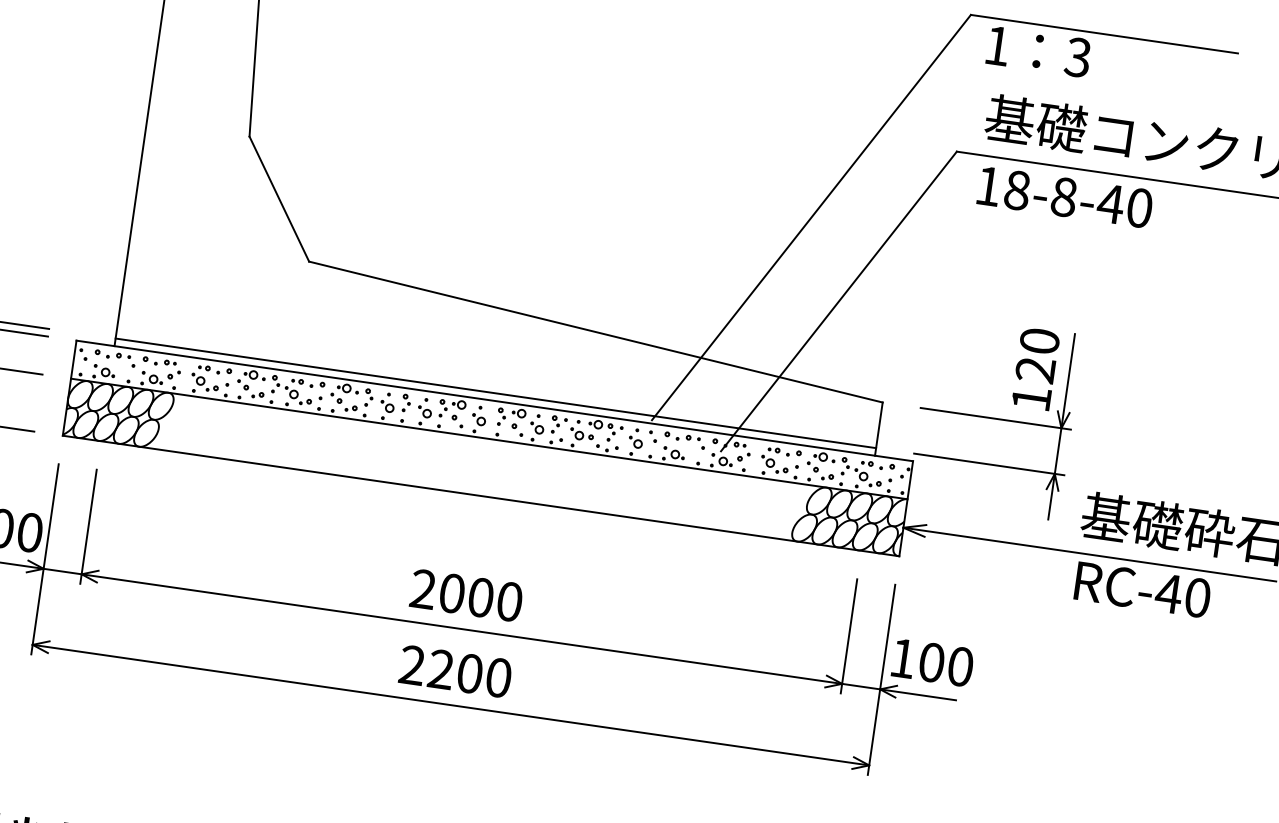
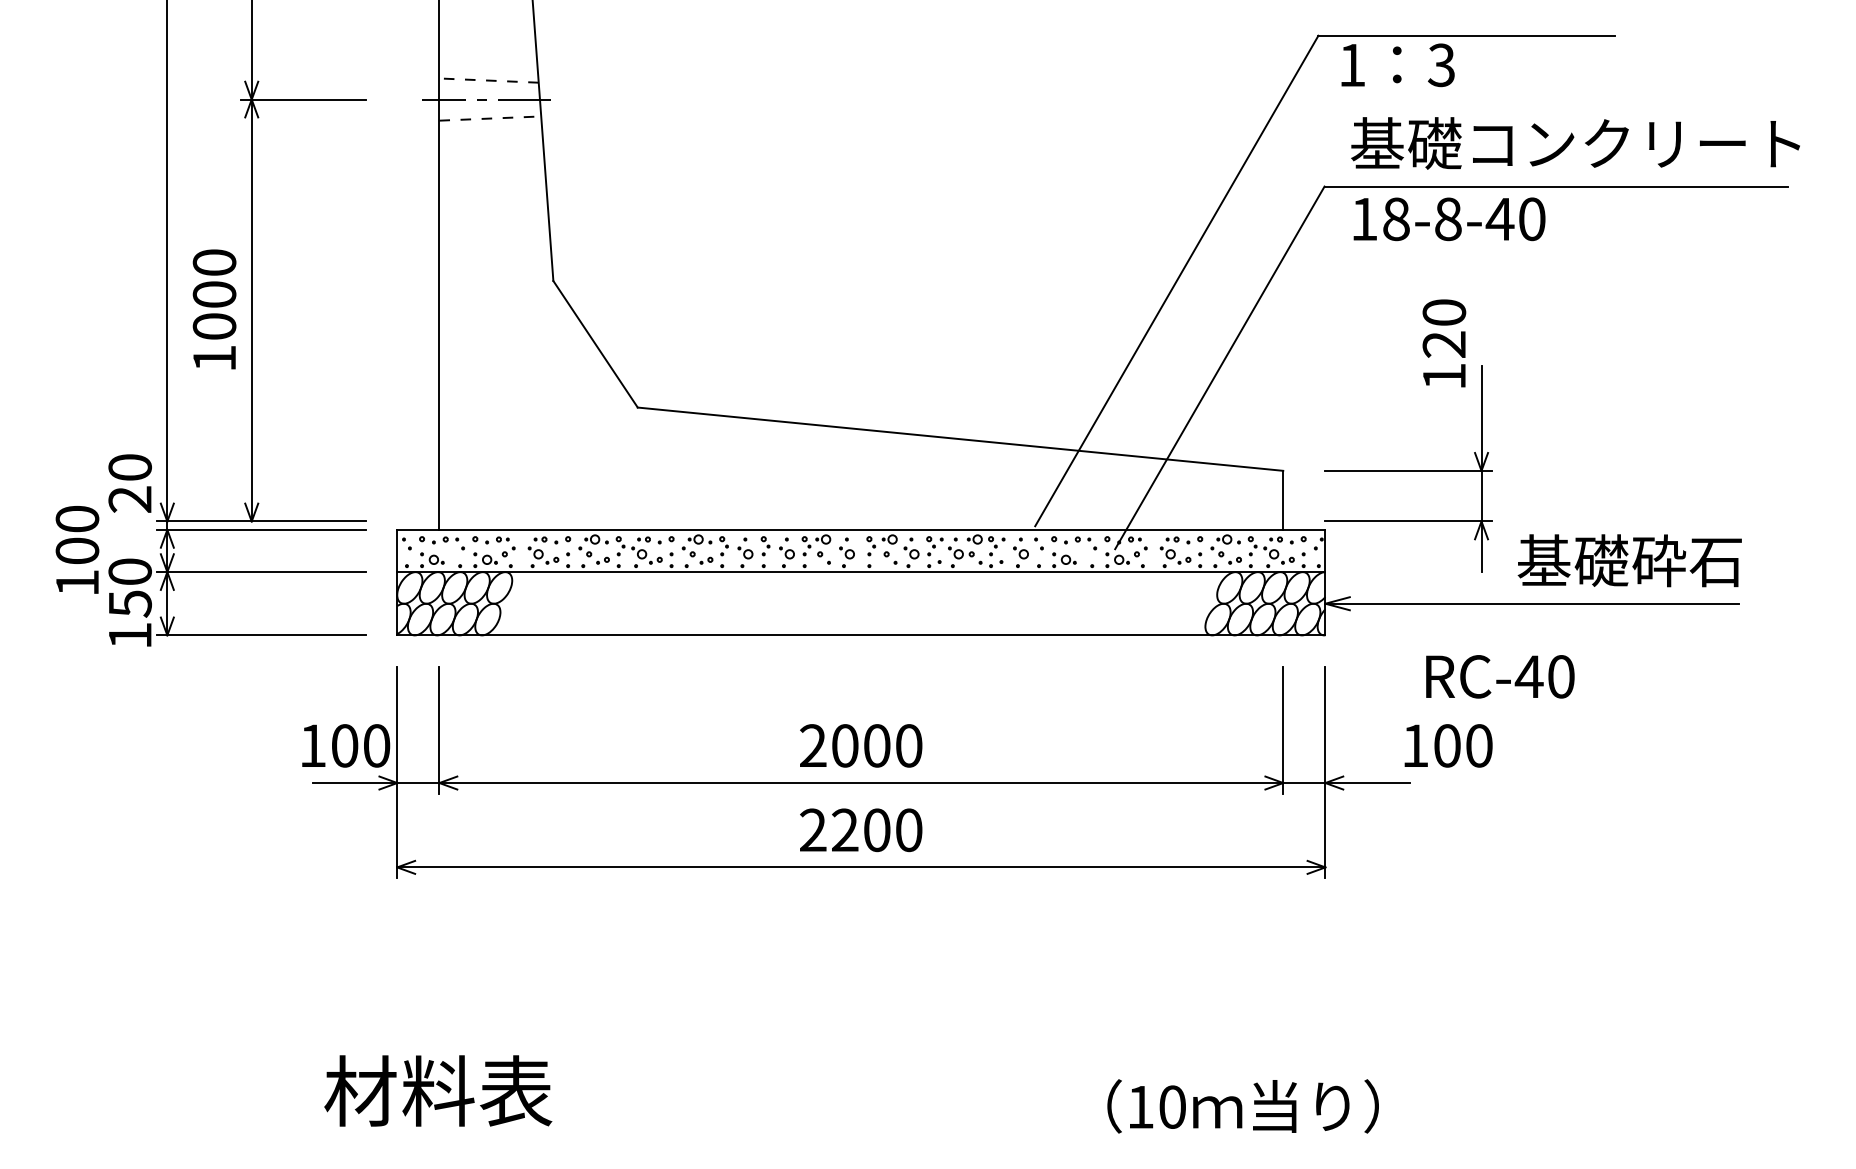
text: (1035, 369) -> (1444, 343), moved
line: (496, 393) -> (861, 521), removed
text: (1143, 589) -> (1500, 676), moved
text: (932, 662) -> (1448, 745), moved

